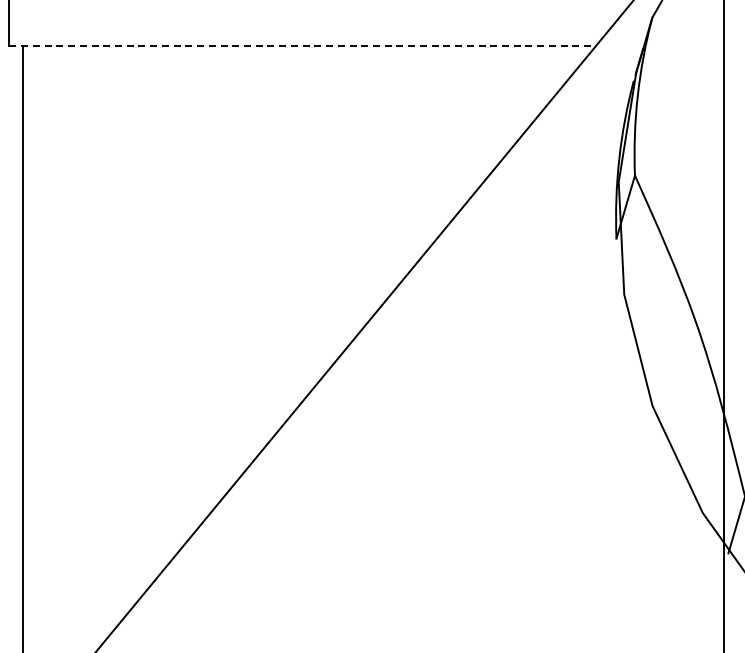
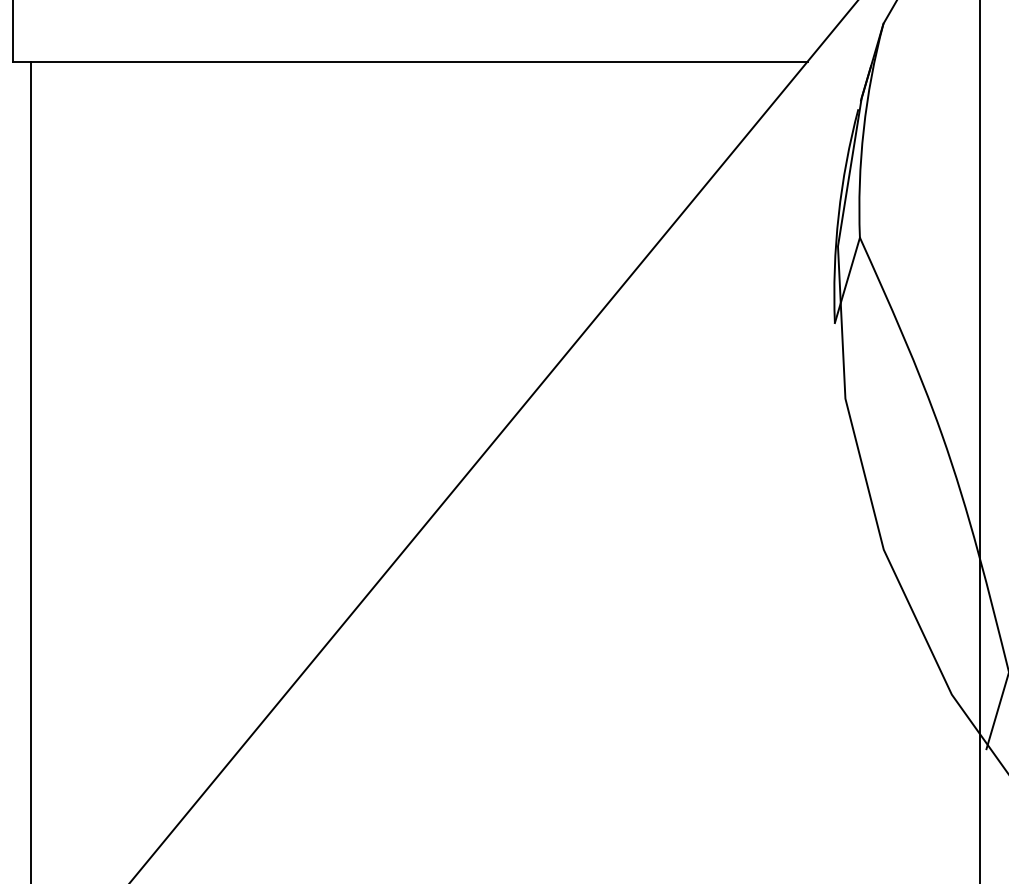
line: (303, 45) -> (411, 61), dashed -> solid

